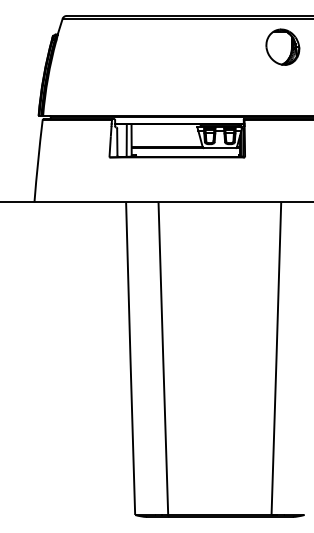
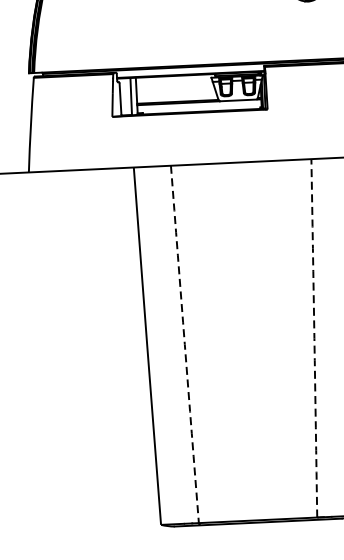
arc: (163, 358) -> (185, 344), solid -> dashed
arc: (276, 358) -> (314, 338), solid -> dashed

